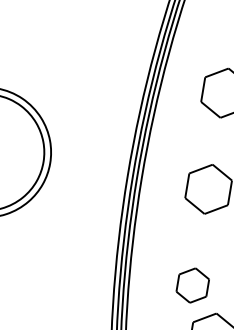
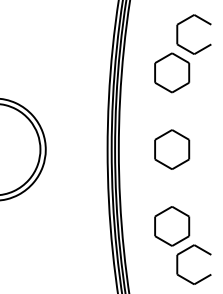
part: (193, 285) -> (172, 226), size x1.43

